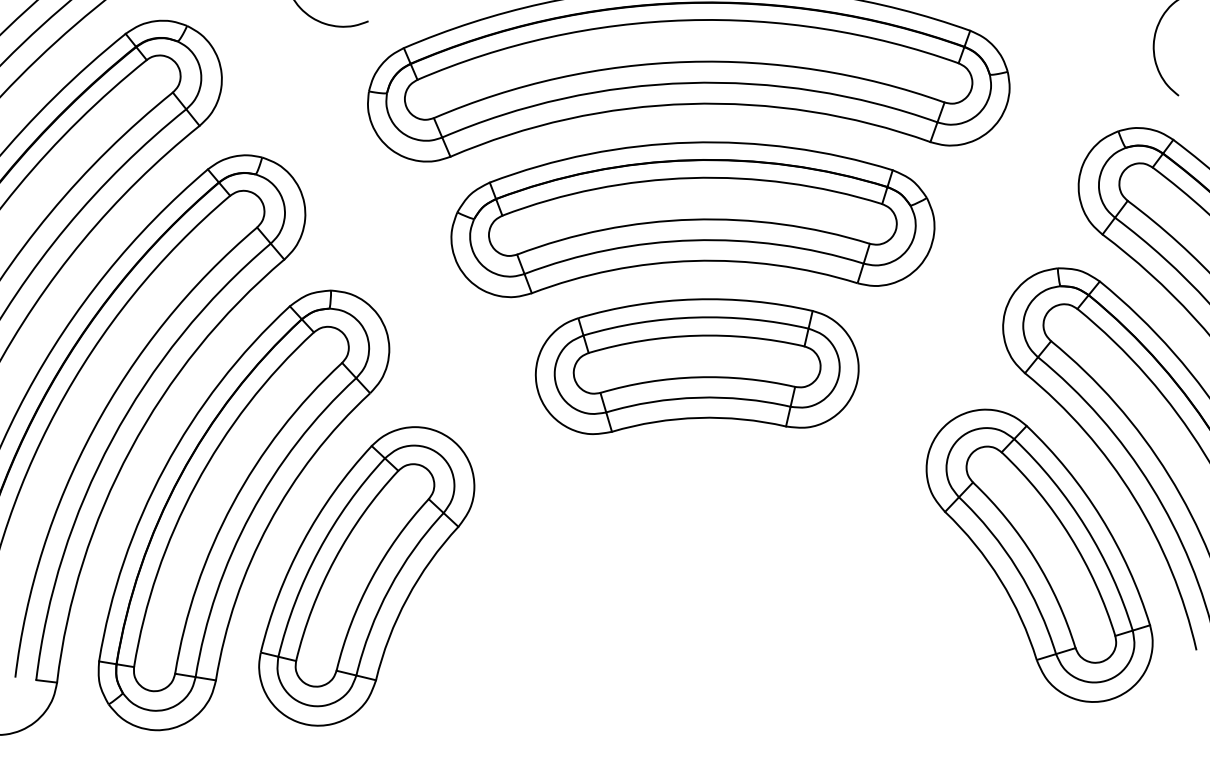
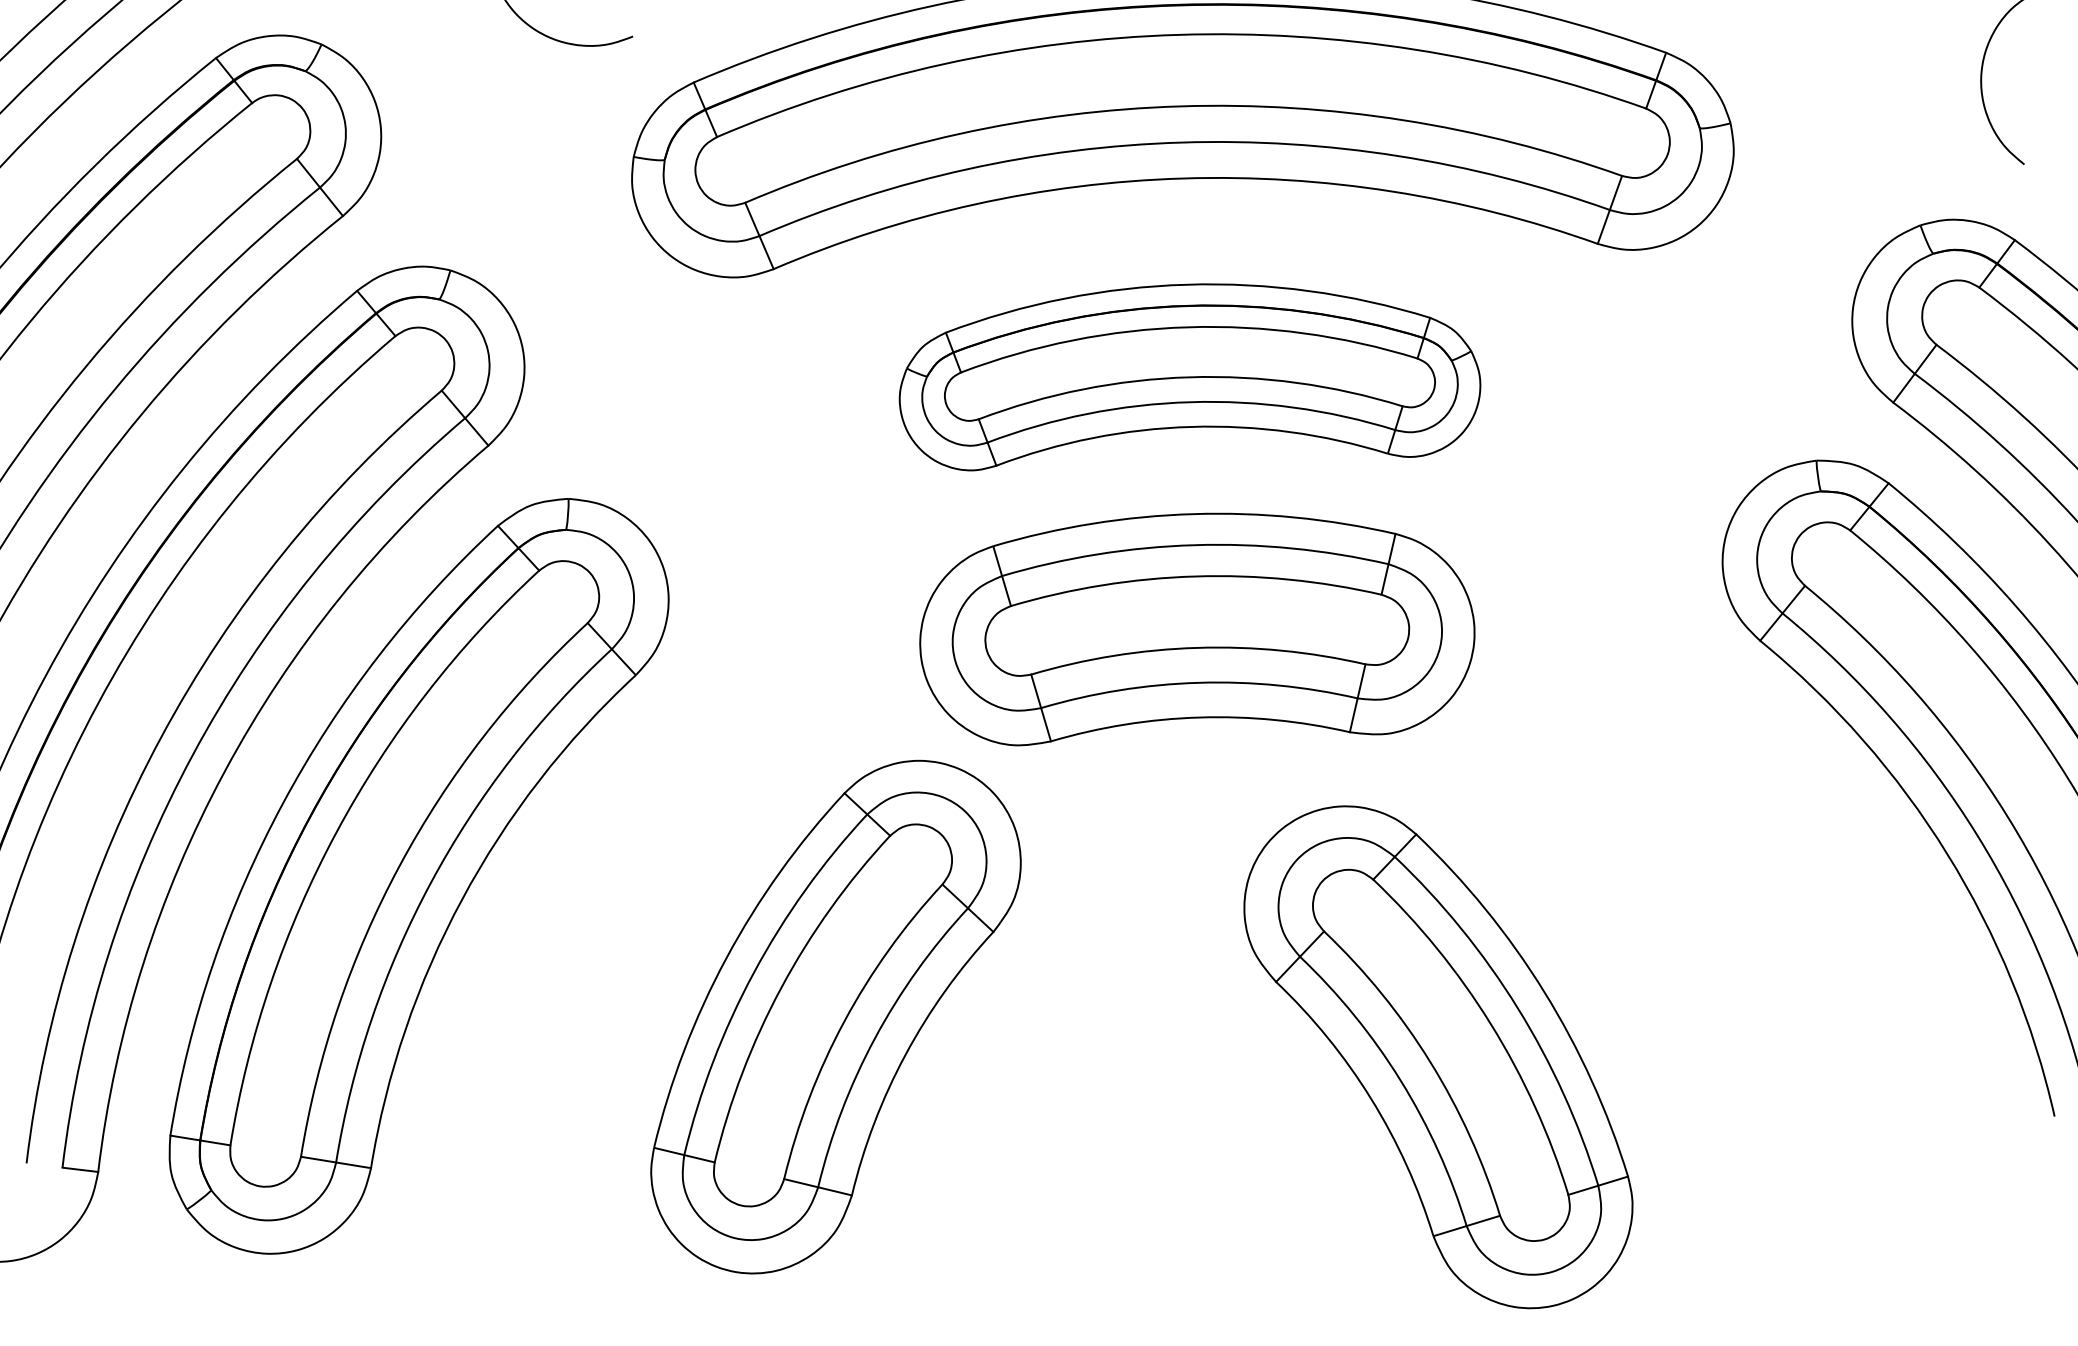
part: (692, 219) -> (1189, 376), size x0.7
part: (1039, 555) -> (1438, 1056), moved
part: (366, 576) -> (835, 1017), moved

